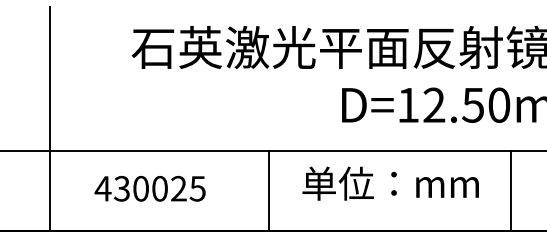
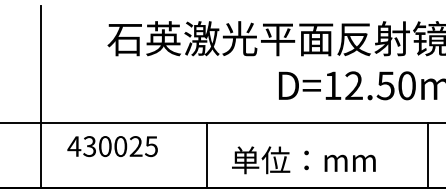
text: (390, 183) -> (303, 160), moved
text: (149, 188) -> (112, 146), moved
line: (268, 190) -> (206, 155), moved
line: (510, 190) -> (427, 155), moved

